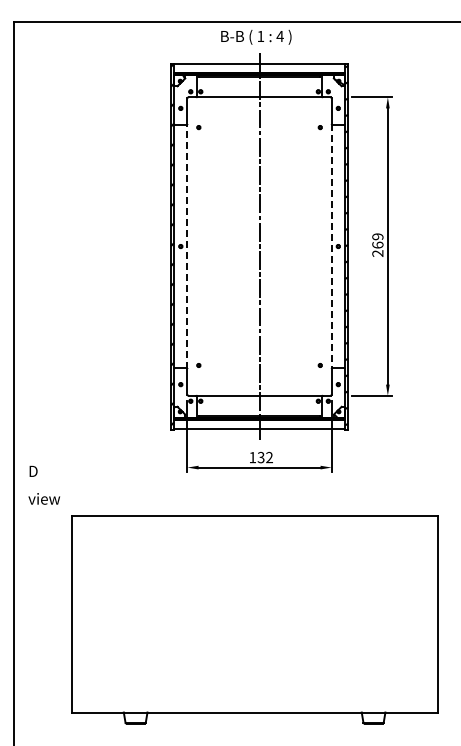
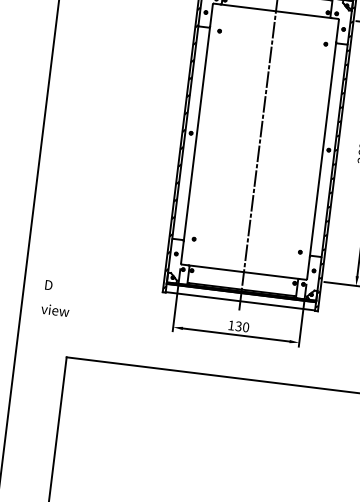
line: (187, 246) -> (196, 133), dashed -> solid
line: (331, 246) -> (322, 149), dashed -> solid
text: (269, 457) -> (246, 327), 132 -> 130
text: (44, 484) -> (57, 297), moved

